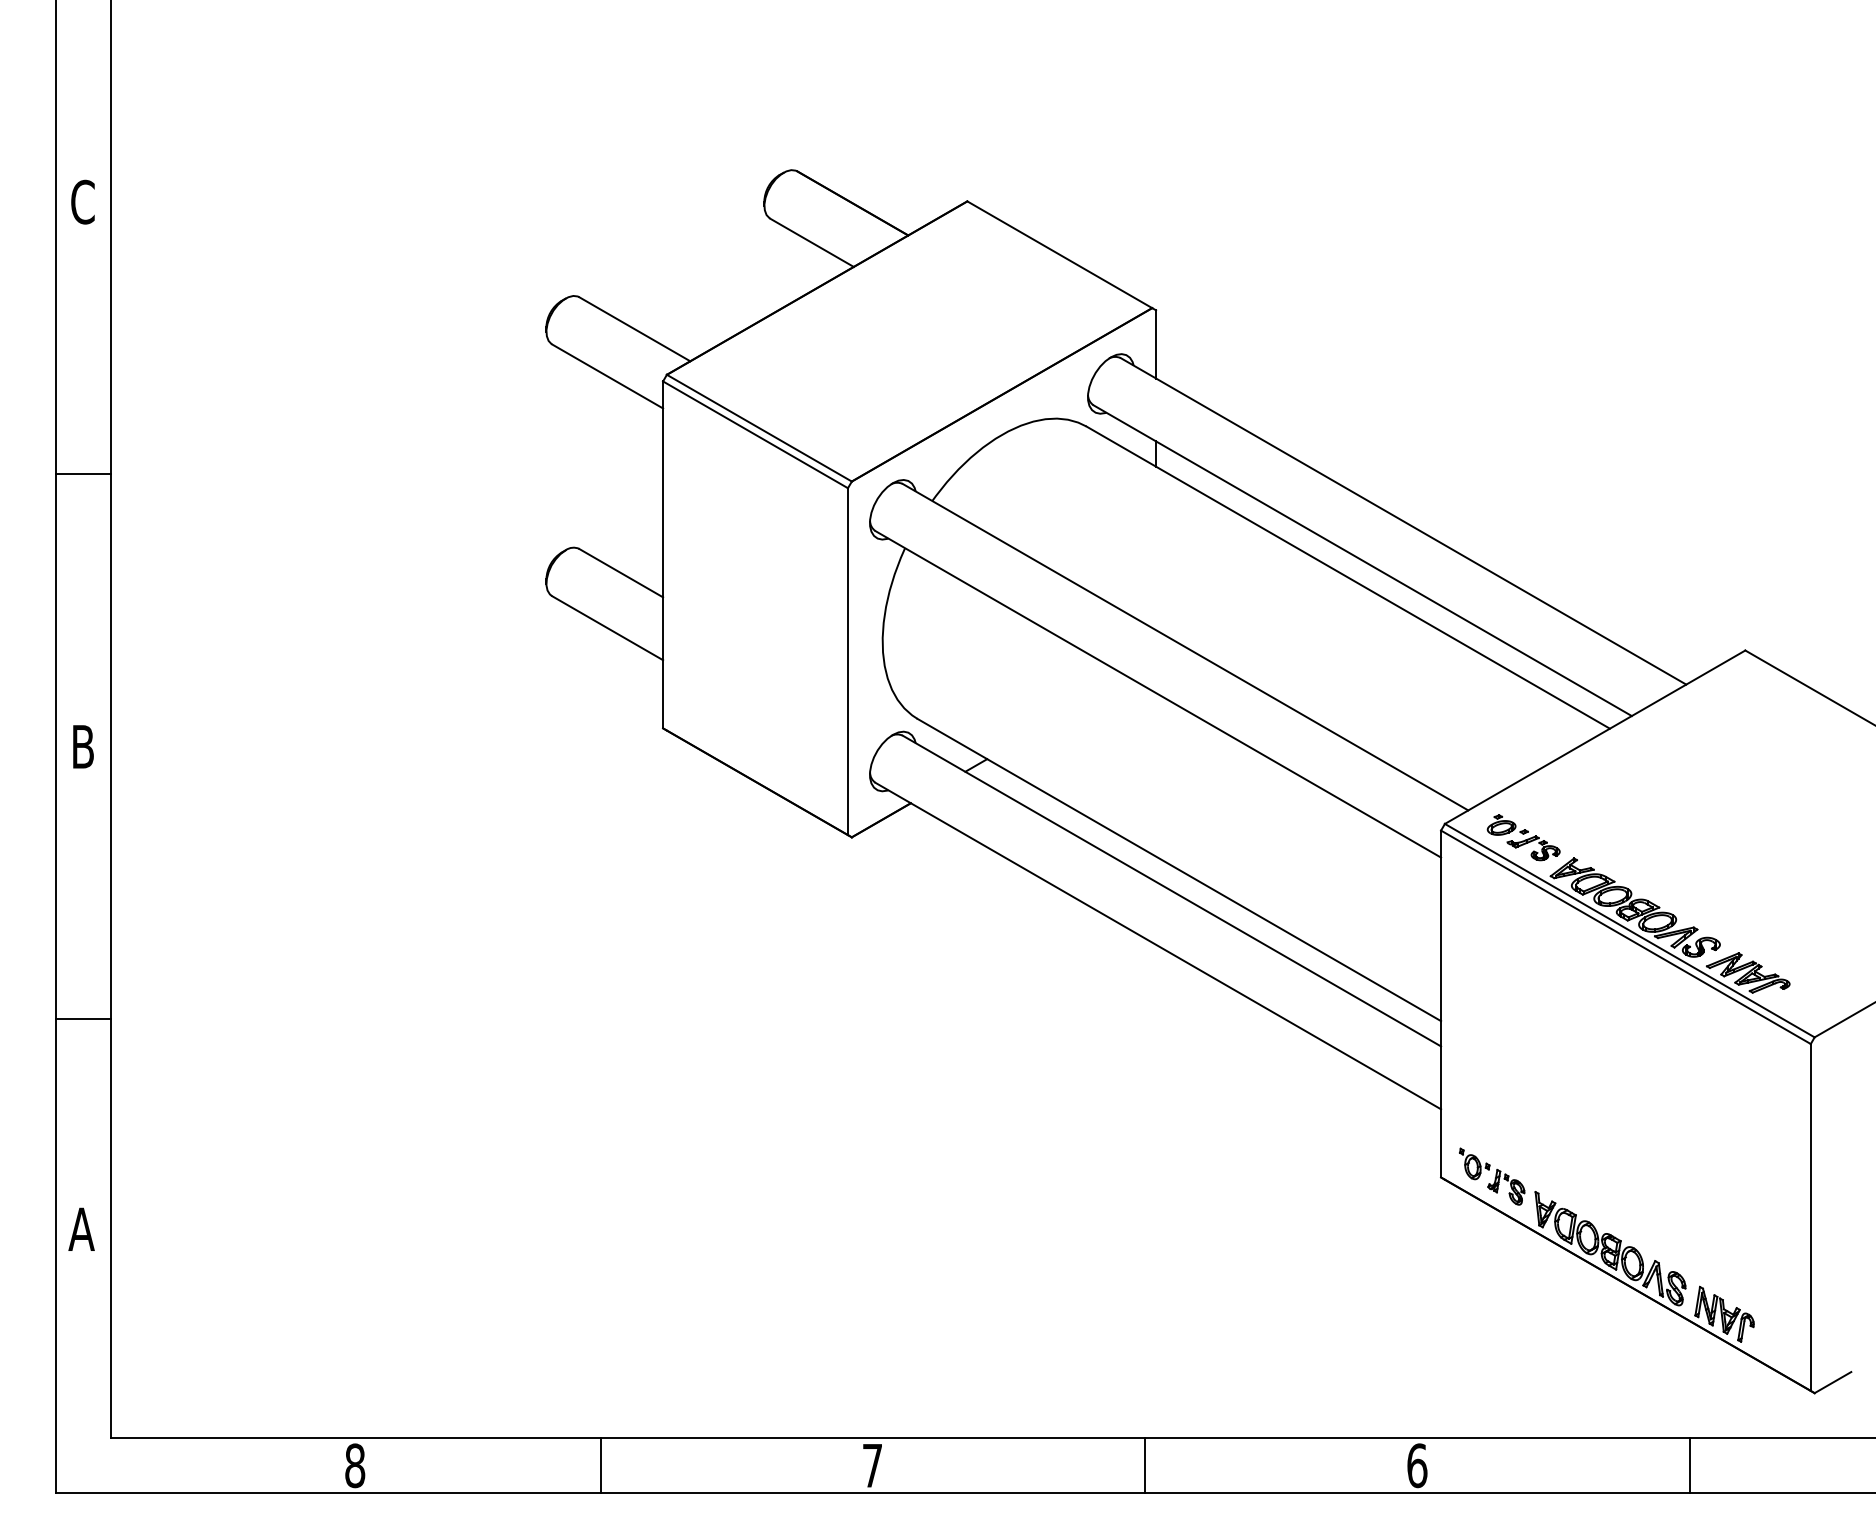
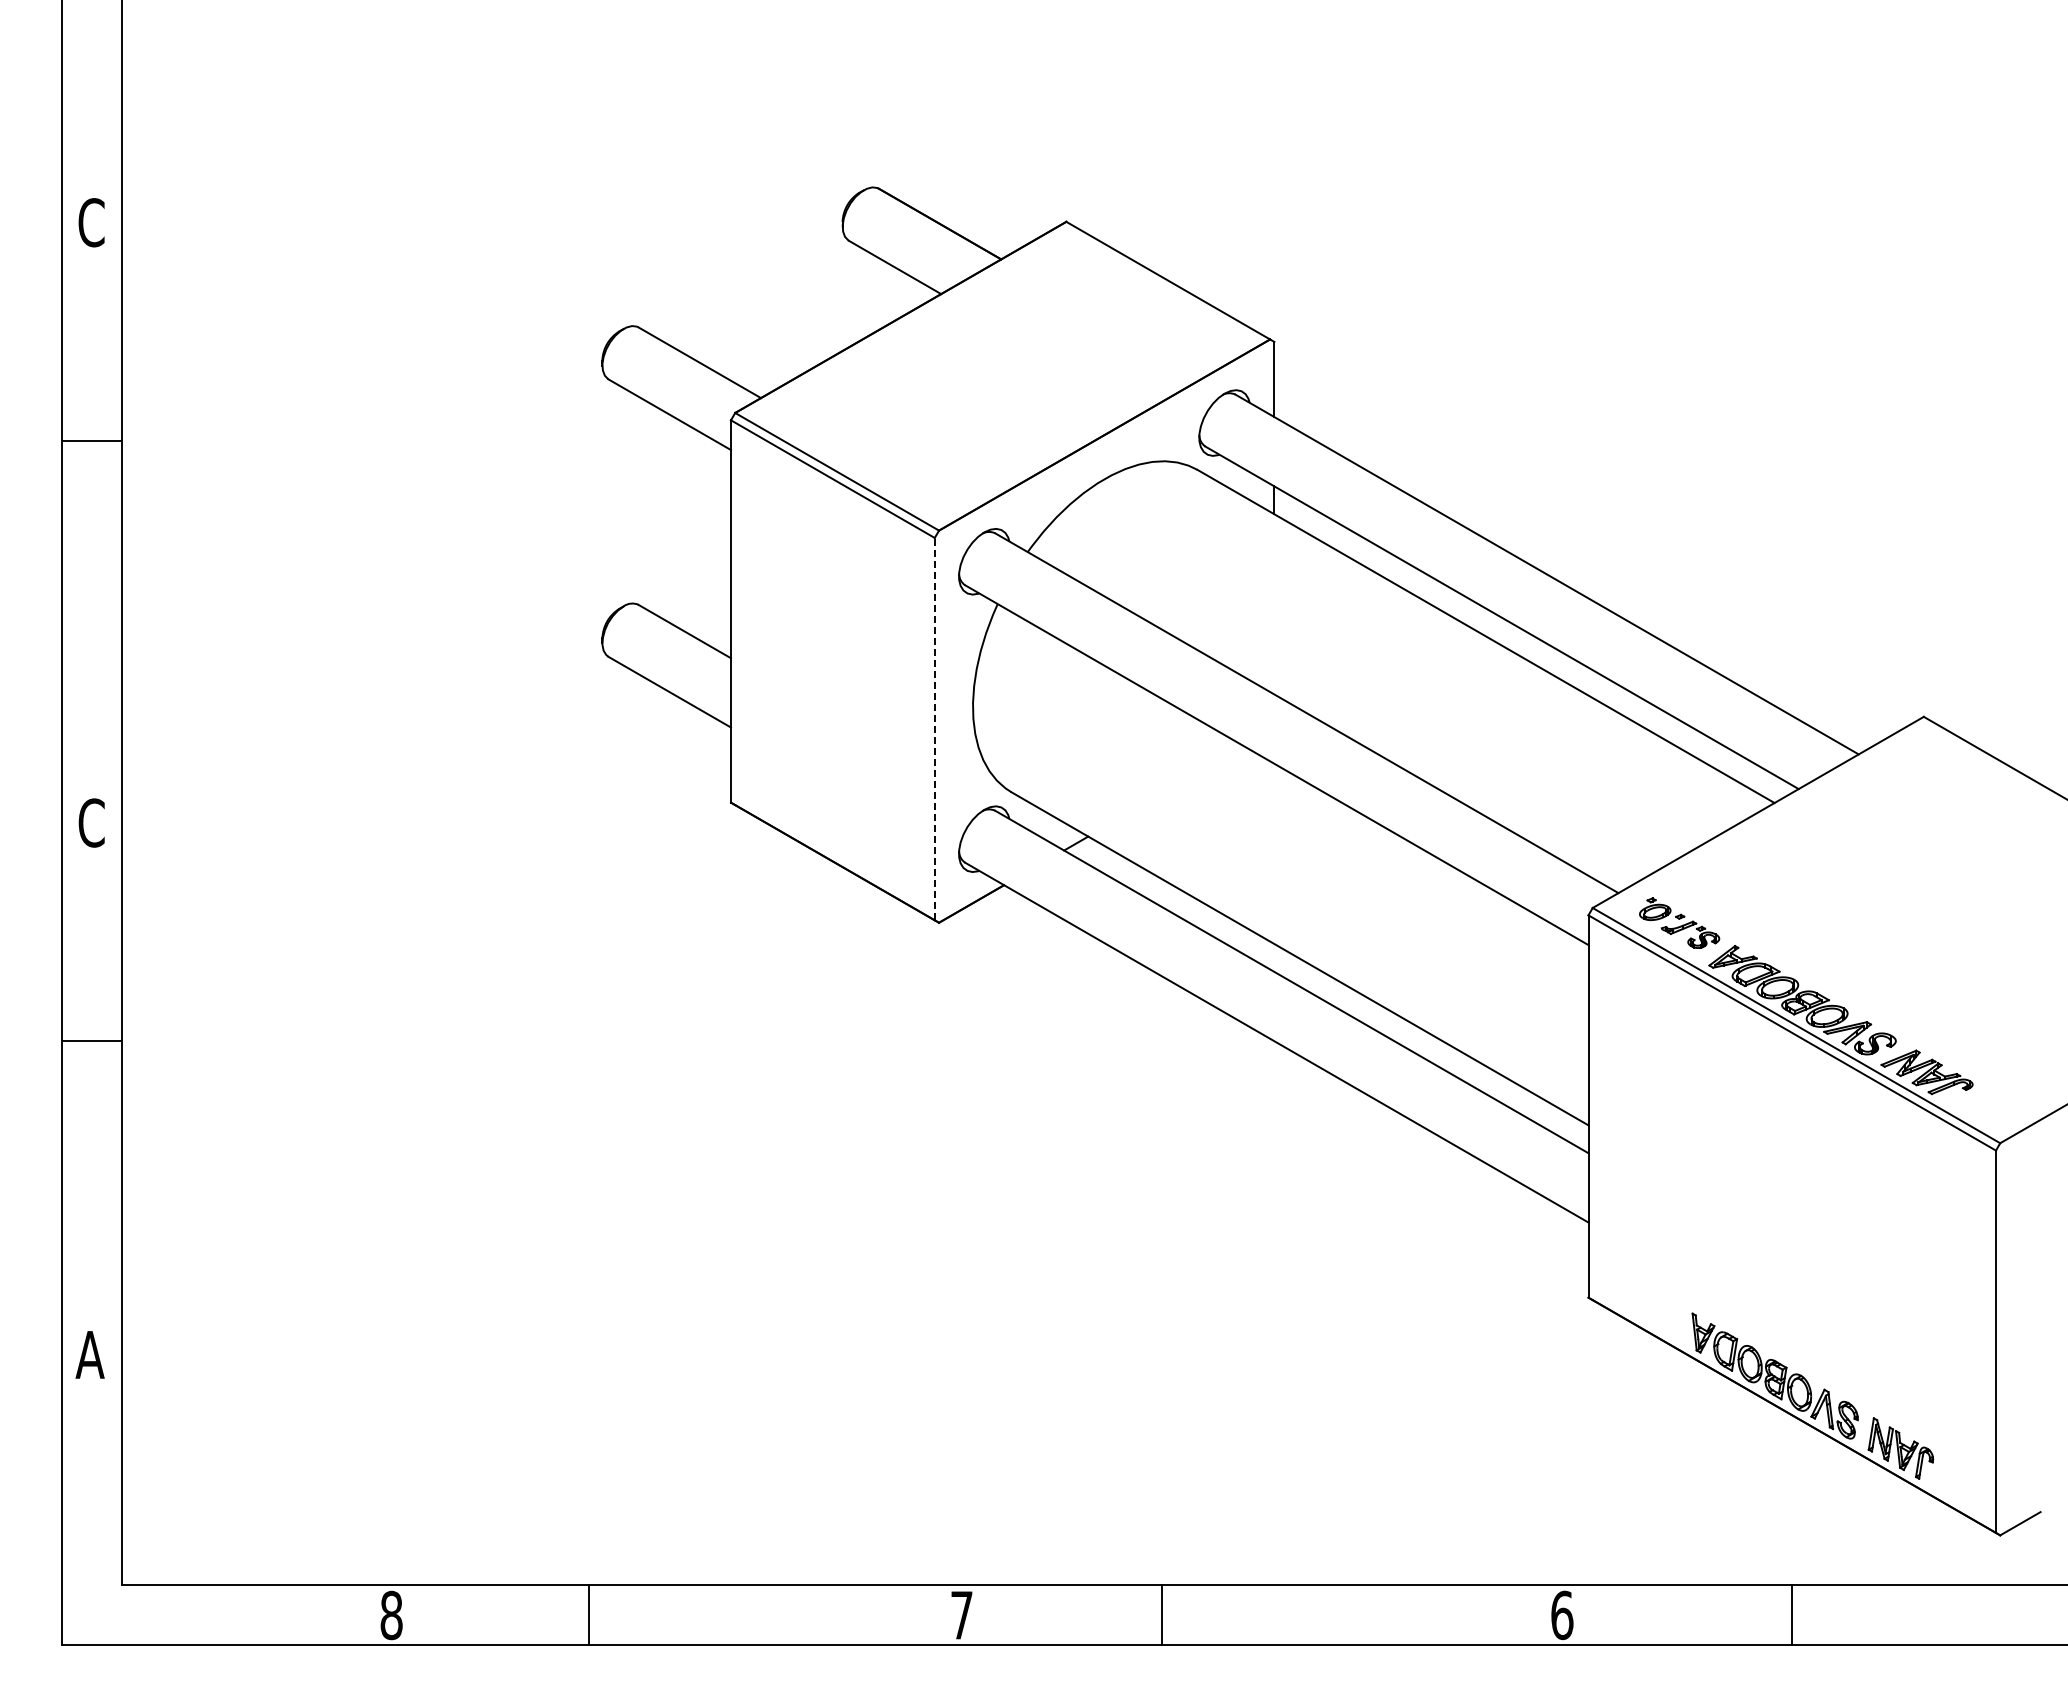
line: (83, 474) -> (92, 440), moved
line: (847, 661) -> (934, 728), solid -> dashed
text: (82, 746) -> (91, 822), B -> C
line: (83, 1019) -> (92, 1041), moved
part: (1491, 1176) -> (1644, 1296), removed
line: (600, 1465) -> (589, 1615), moved
line: (1145, 1465) -> (1161, 1615), moved
line: (1689, 1465) -> (1791, 1615), moved

